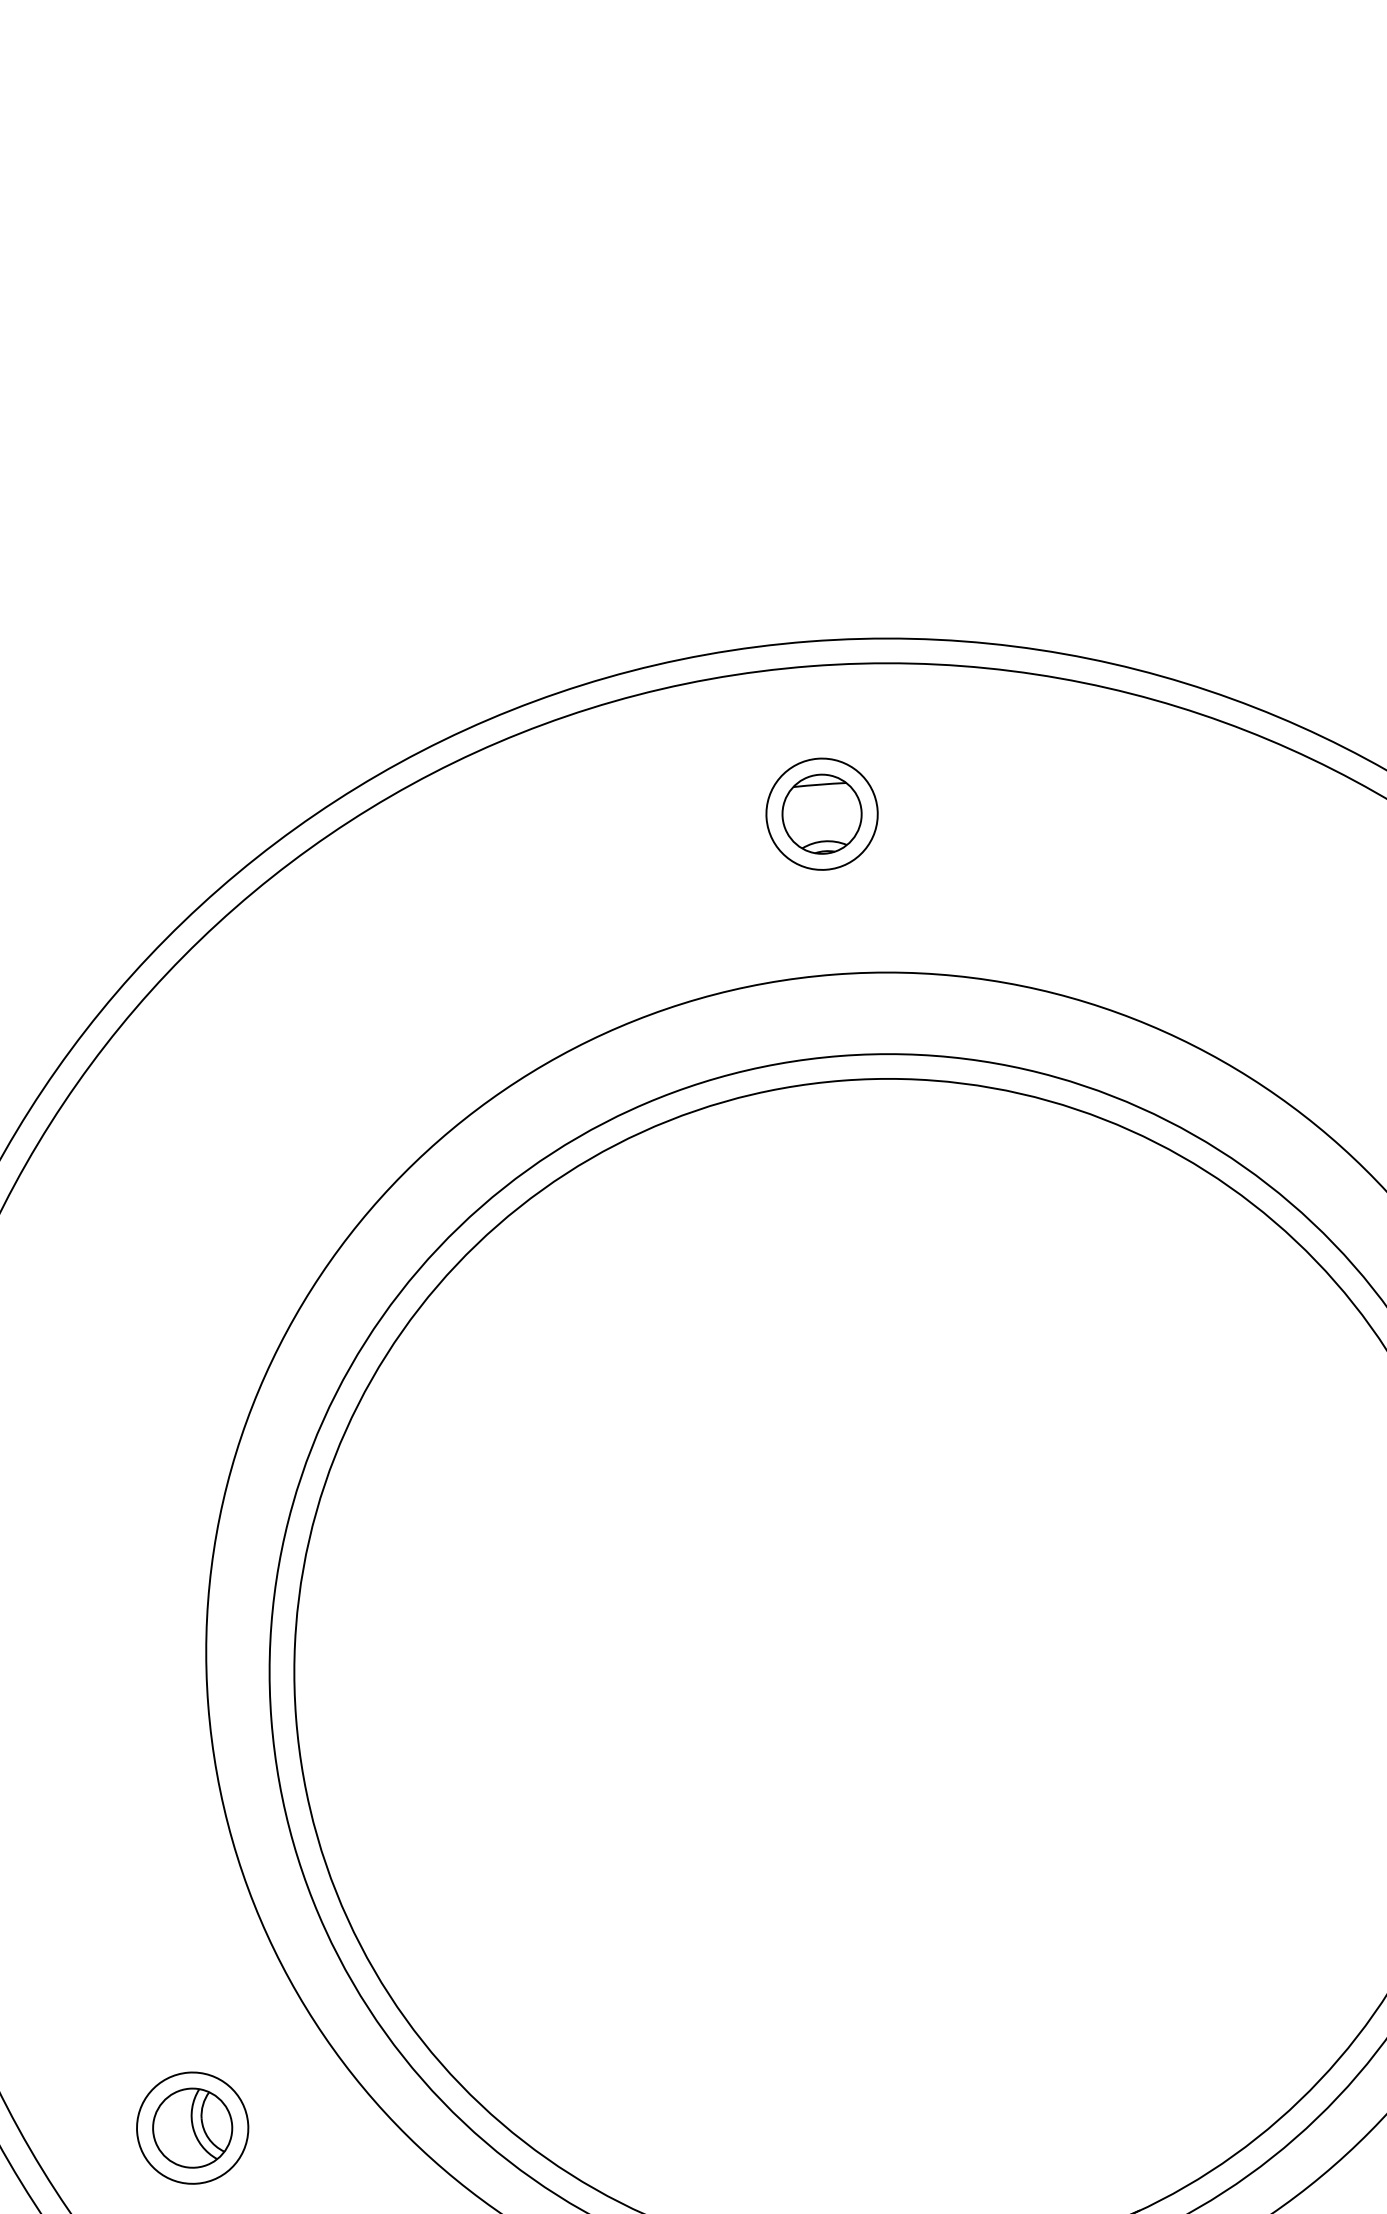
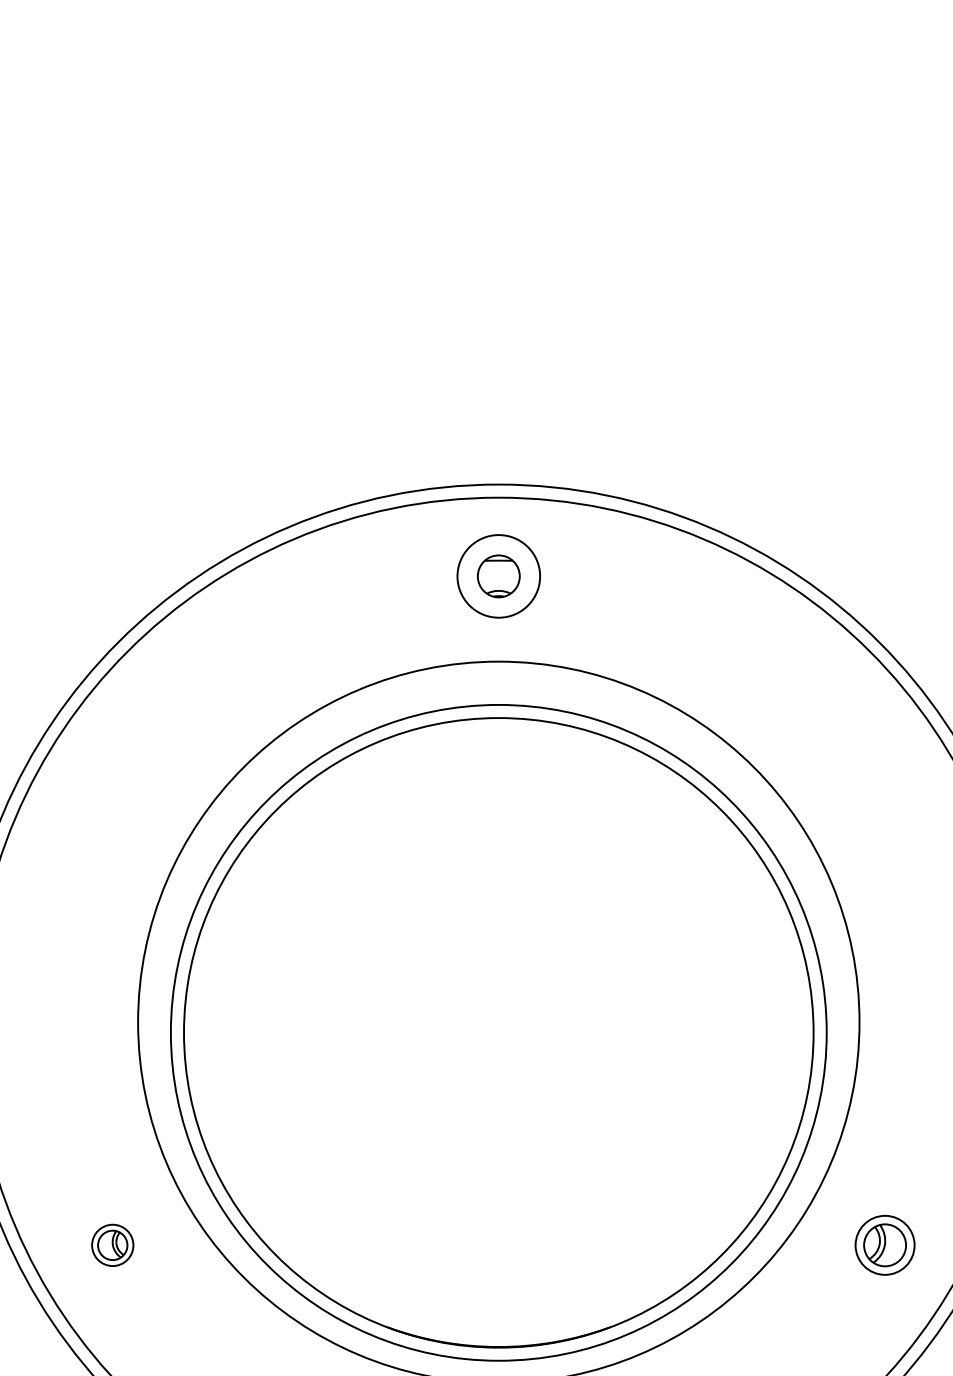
circle: (821, 812) -> (498, 575), size x1.4
part: (192, 2128) -> (112, 1245), size x0.7

